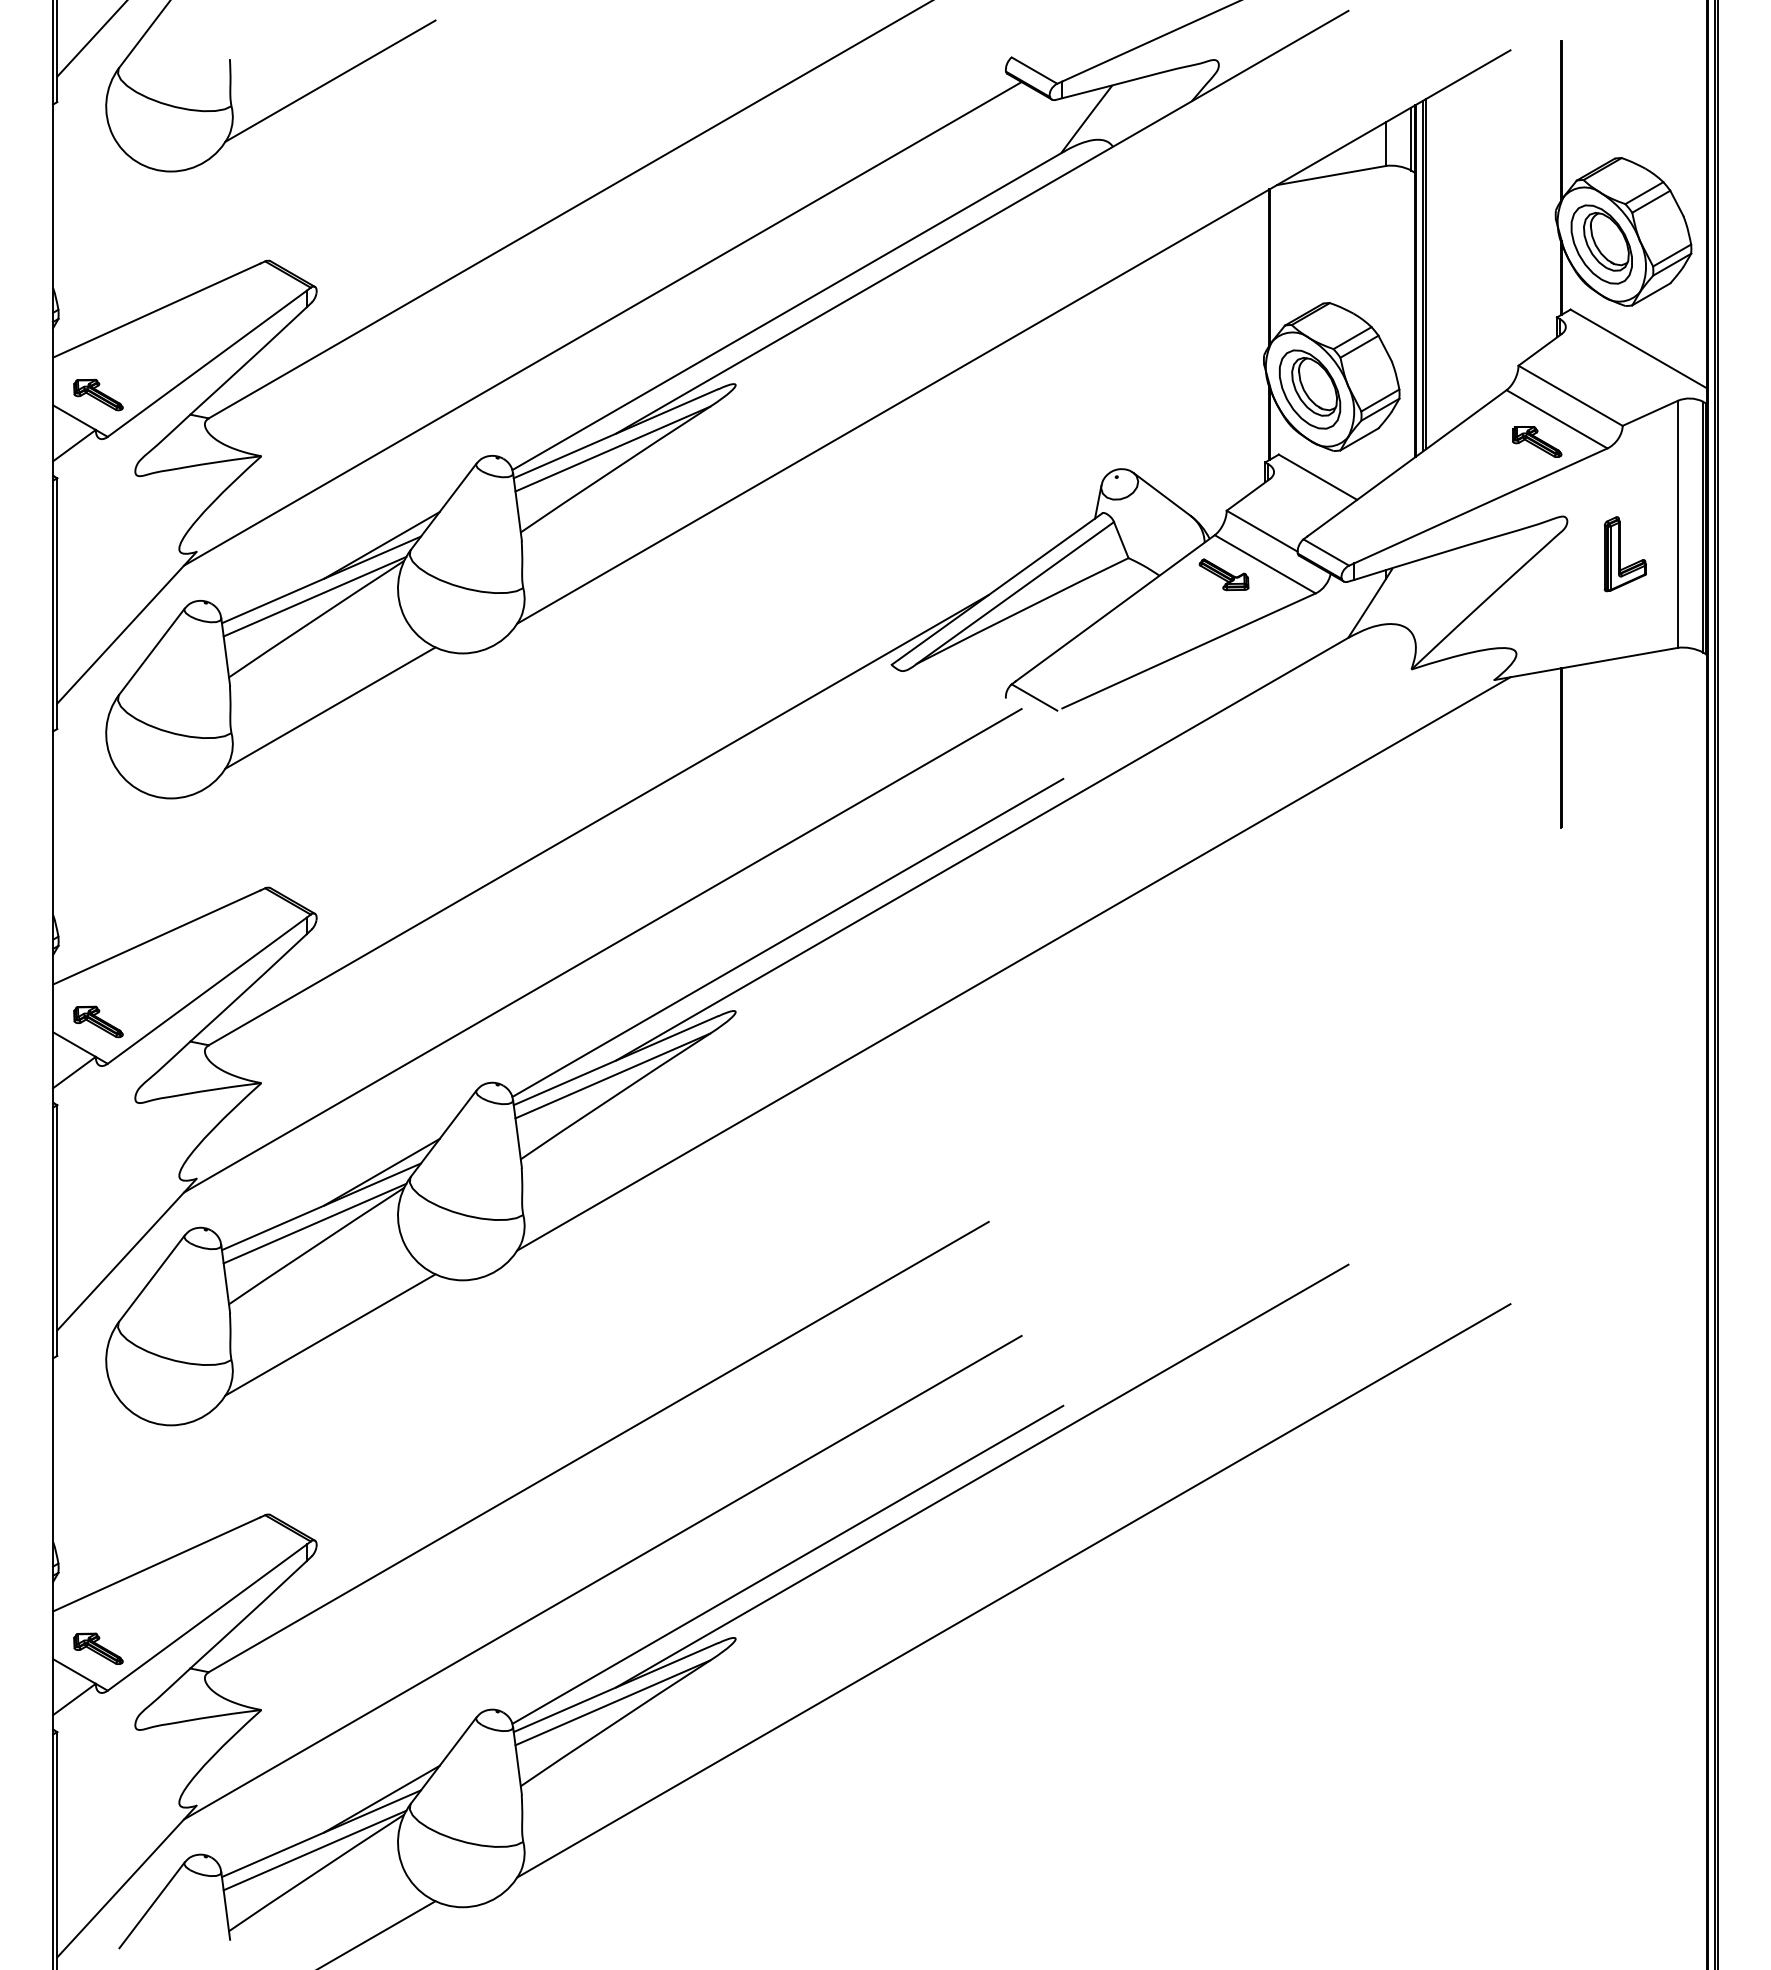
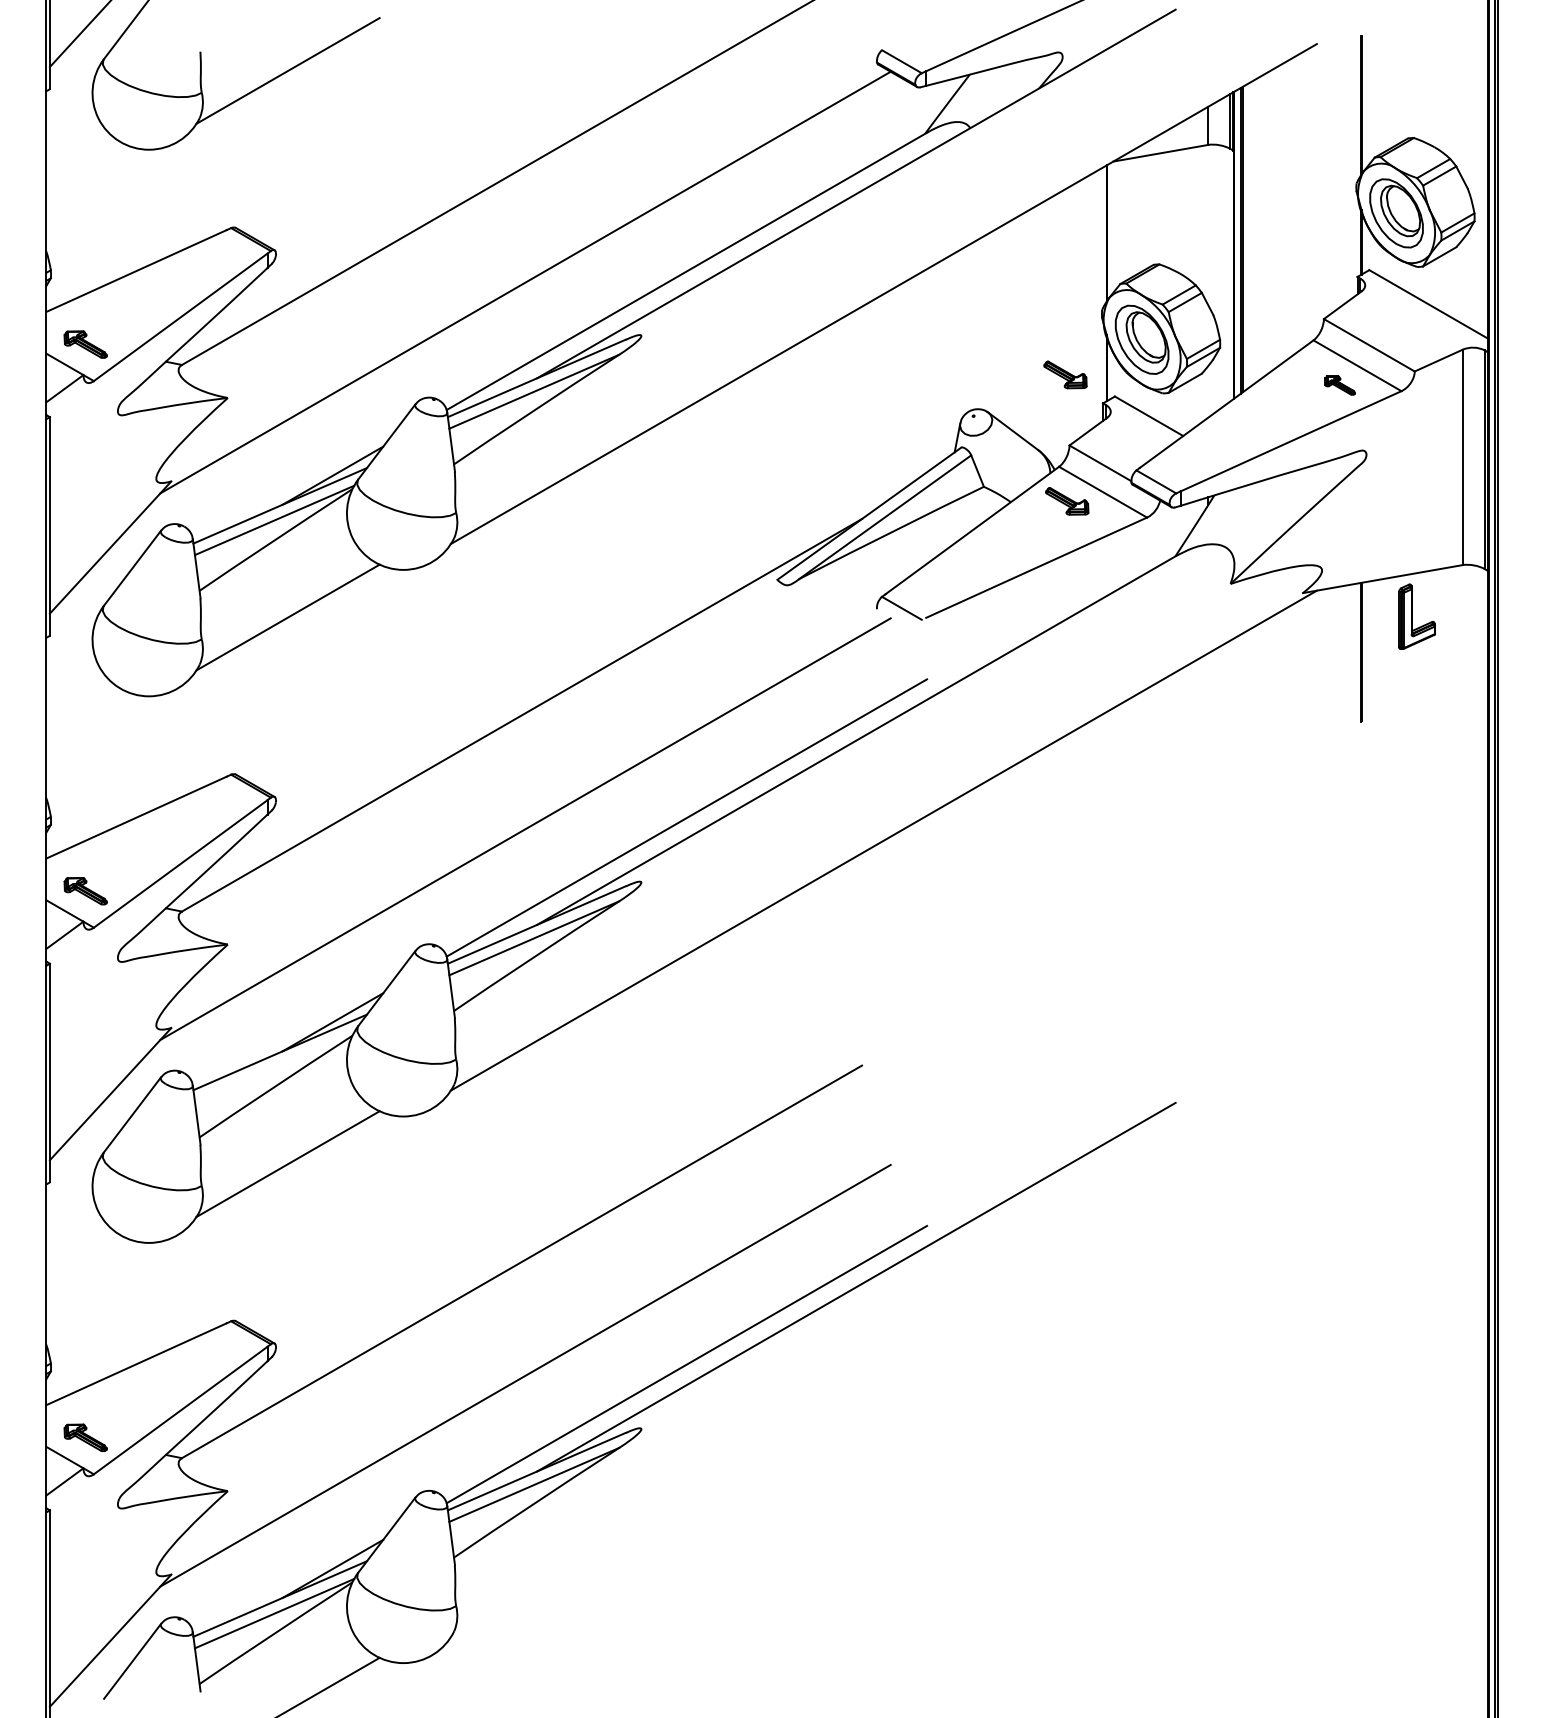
part: (1221, 429) -> (1064, 374), added
part: (1537, 441) -> (1340, 385), size x0.7
part: (1624, 554) -> (1416, 617), moved
line: (314, 1223) -> (274, 1066), removed
line: (1013, 1590) -> (883, 1386), removed

